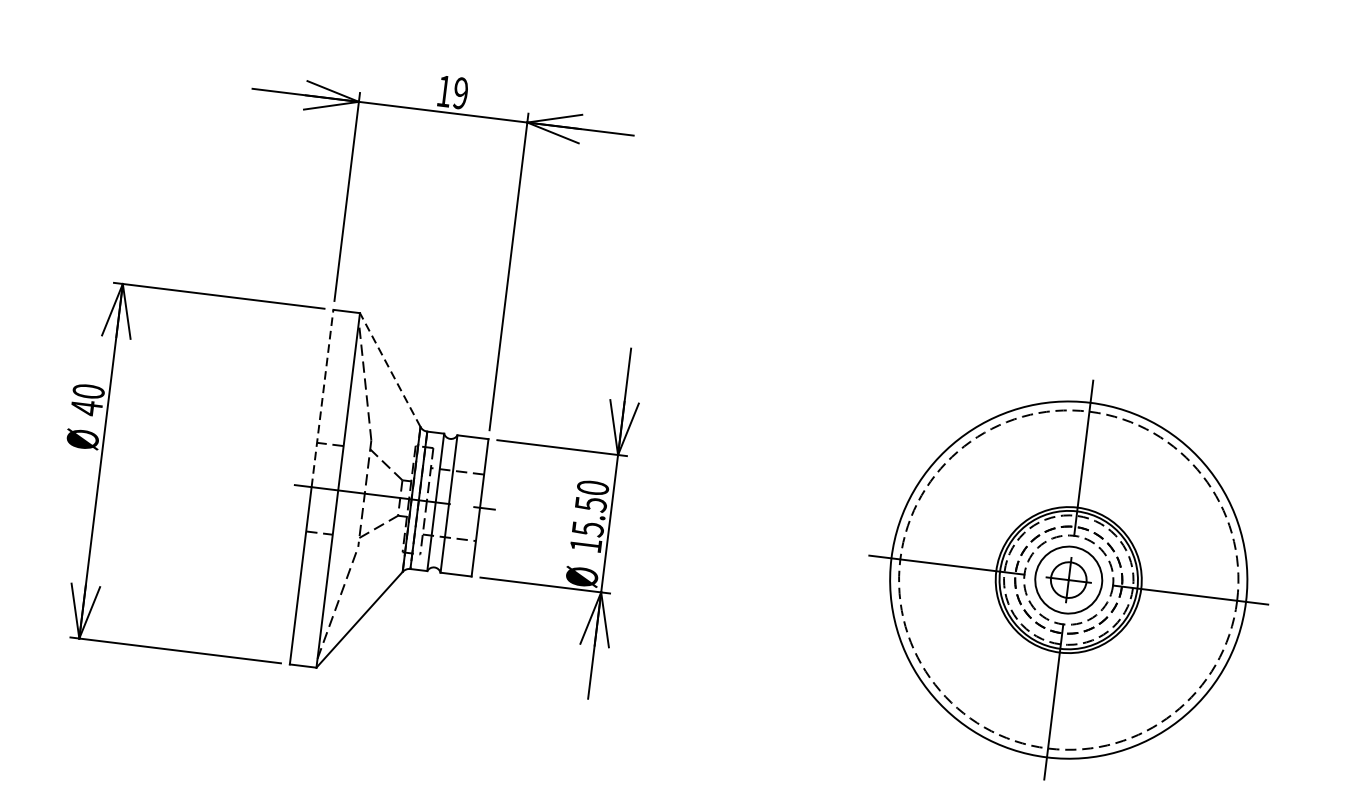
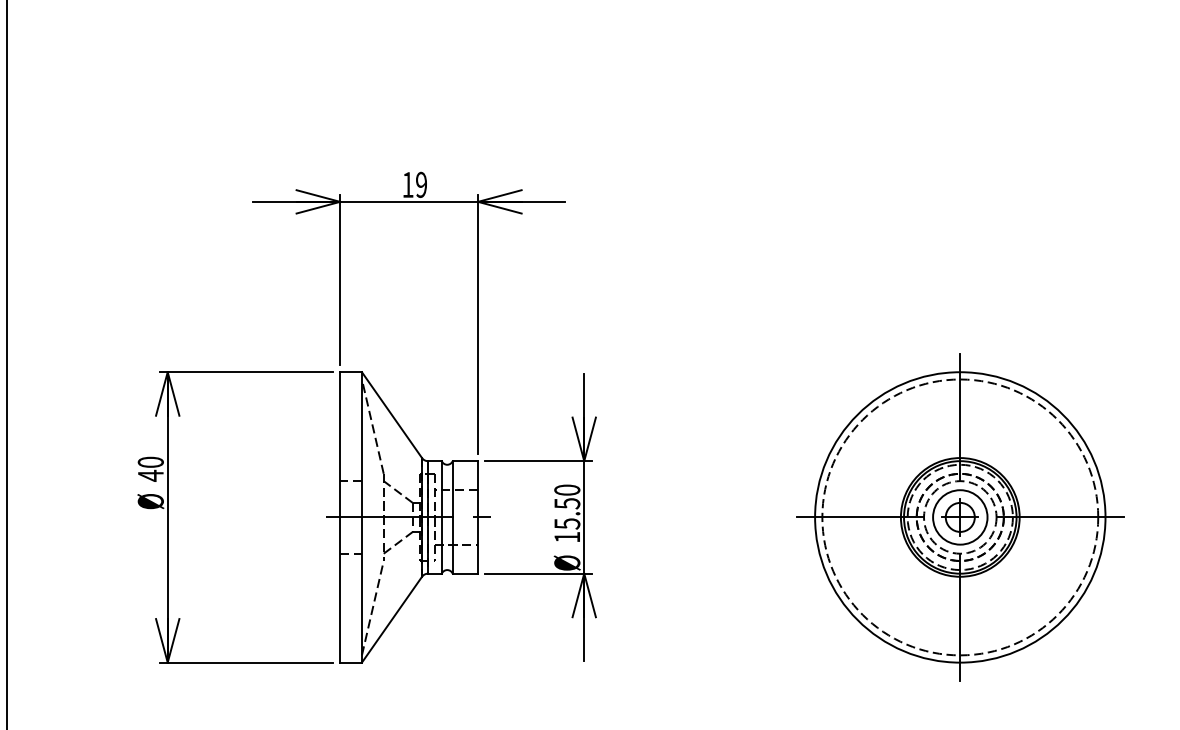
line: (389, 369) -> (391, 414), dashed -> solid
line: (322, 398) -> (340, 444), dashed -> solid

